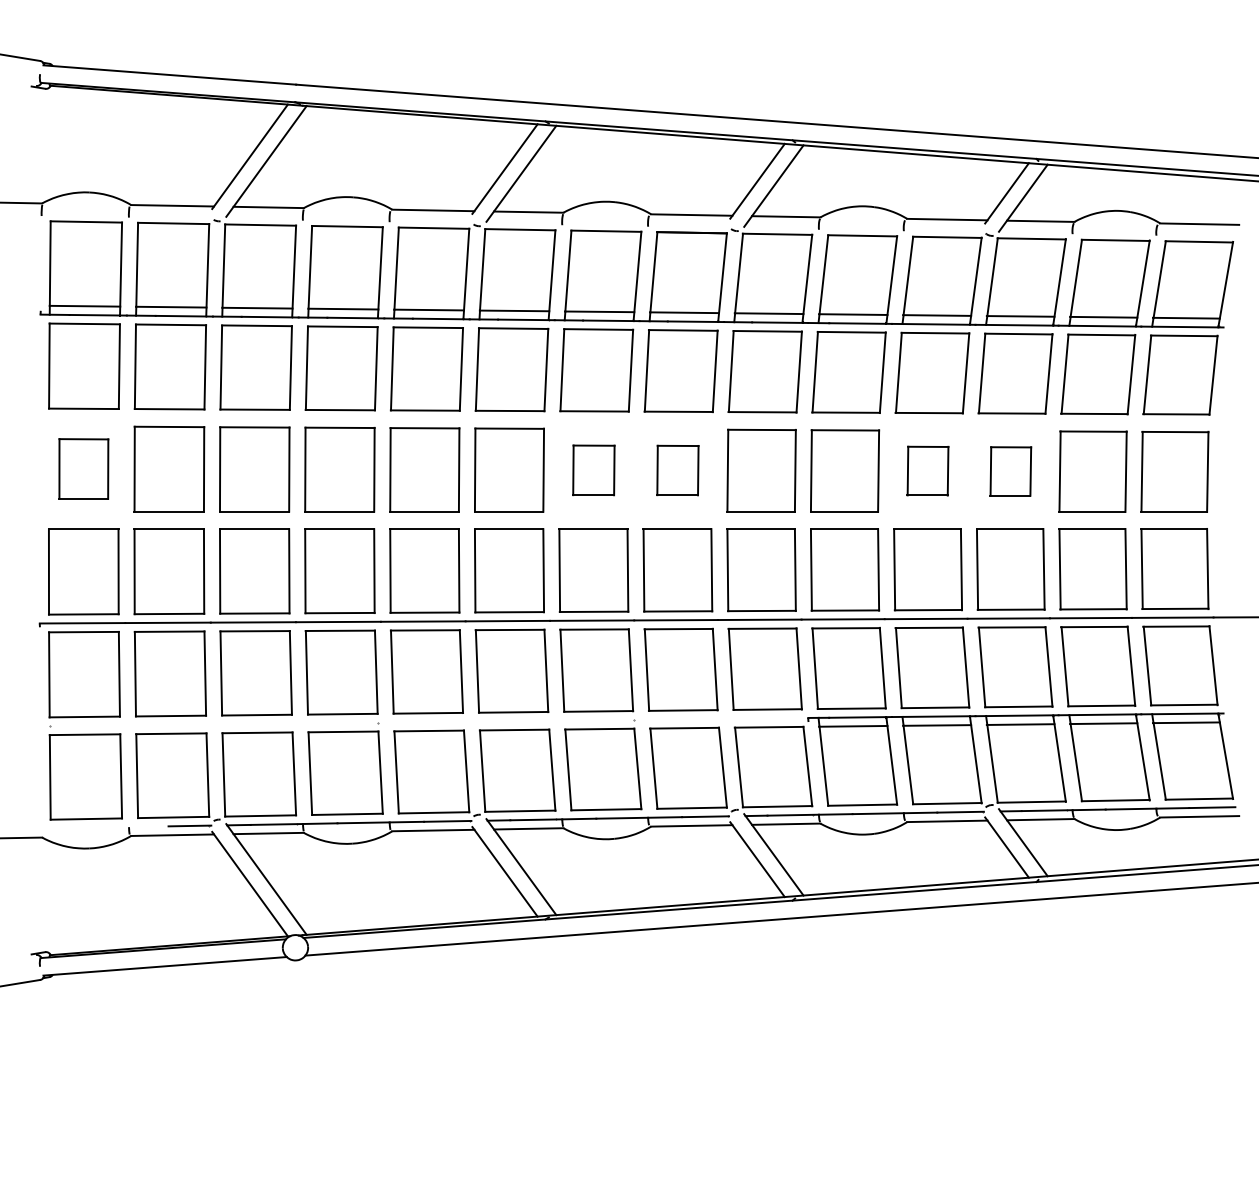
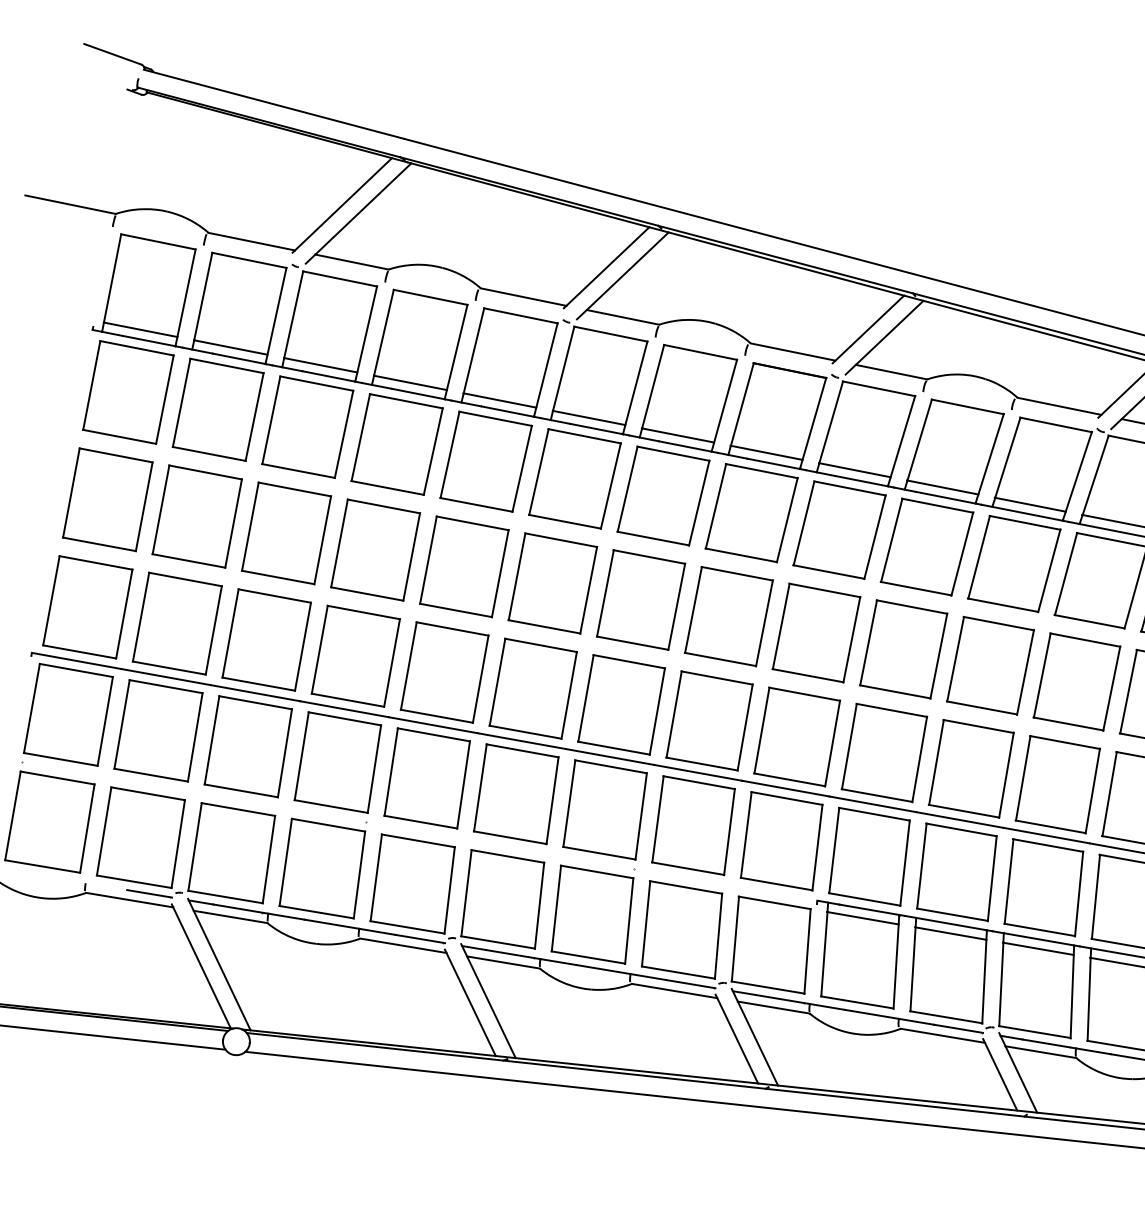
part: (83, 468) -> (107, 499), size x1.43
part: (593, 470) -> (640, 600), size x1.67
part: (677, 470) -> (728, 616), size x1.67
part: (927, 470) -> (990, 664), size x1.67
part: (1010, 471) -> (1076, 682), size x1.67

